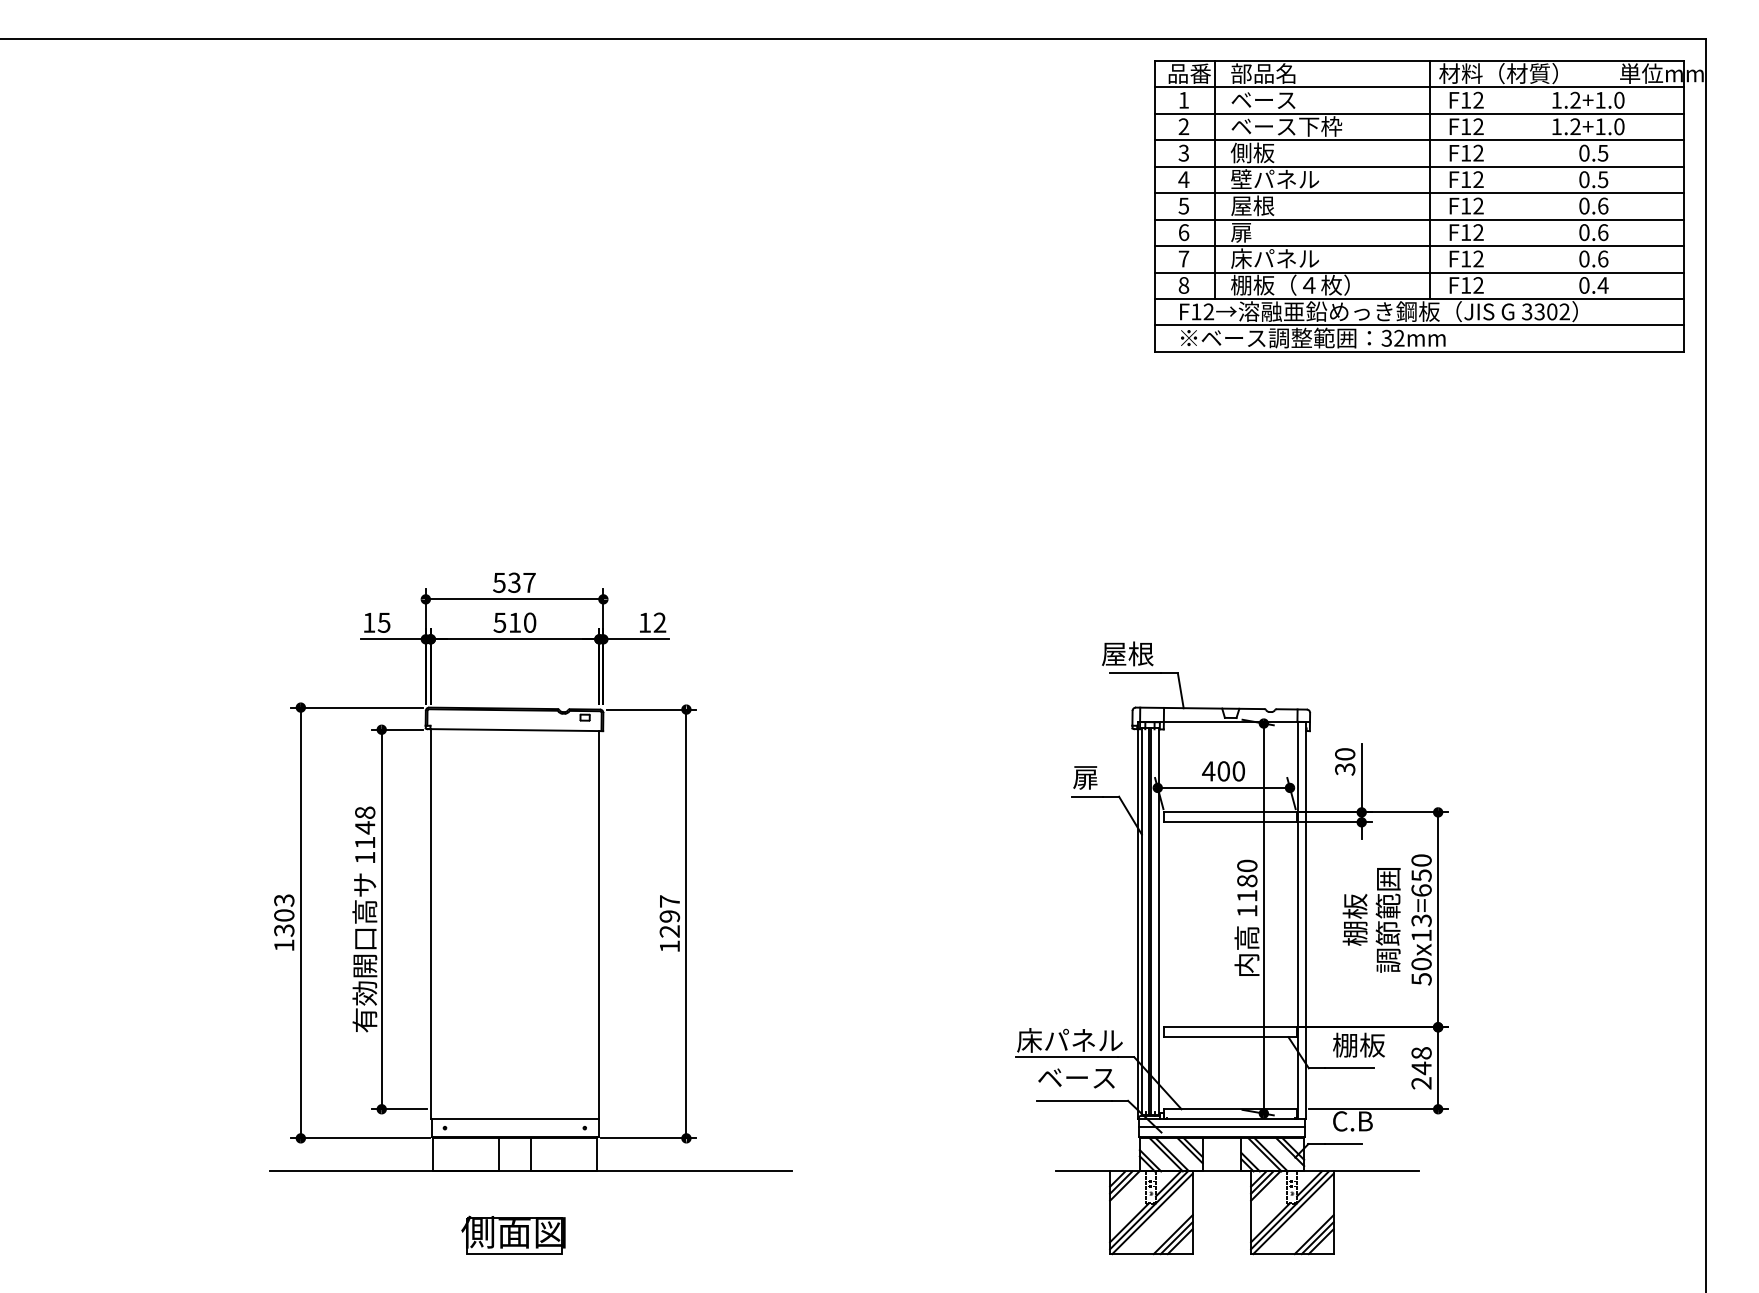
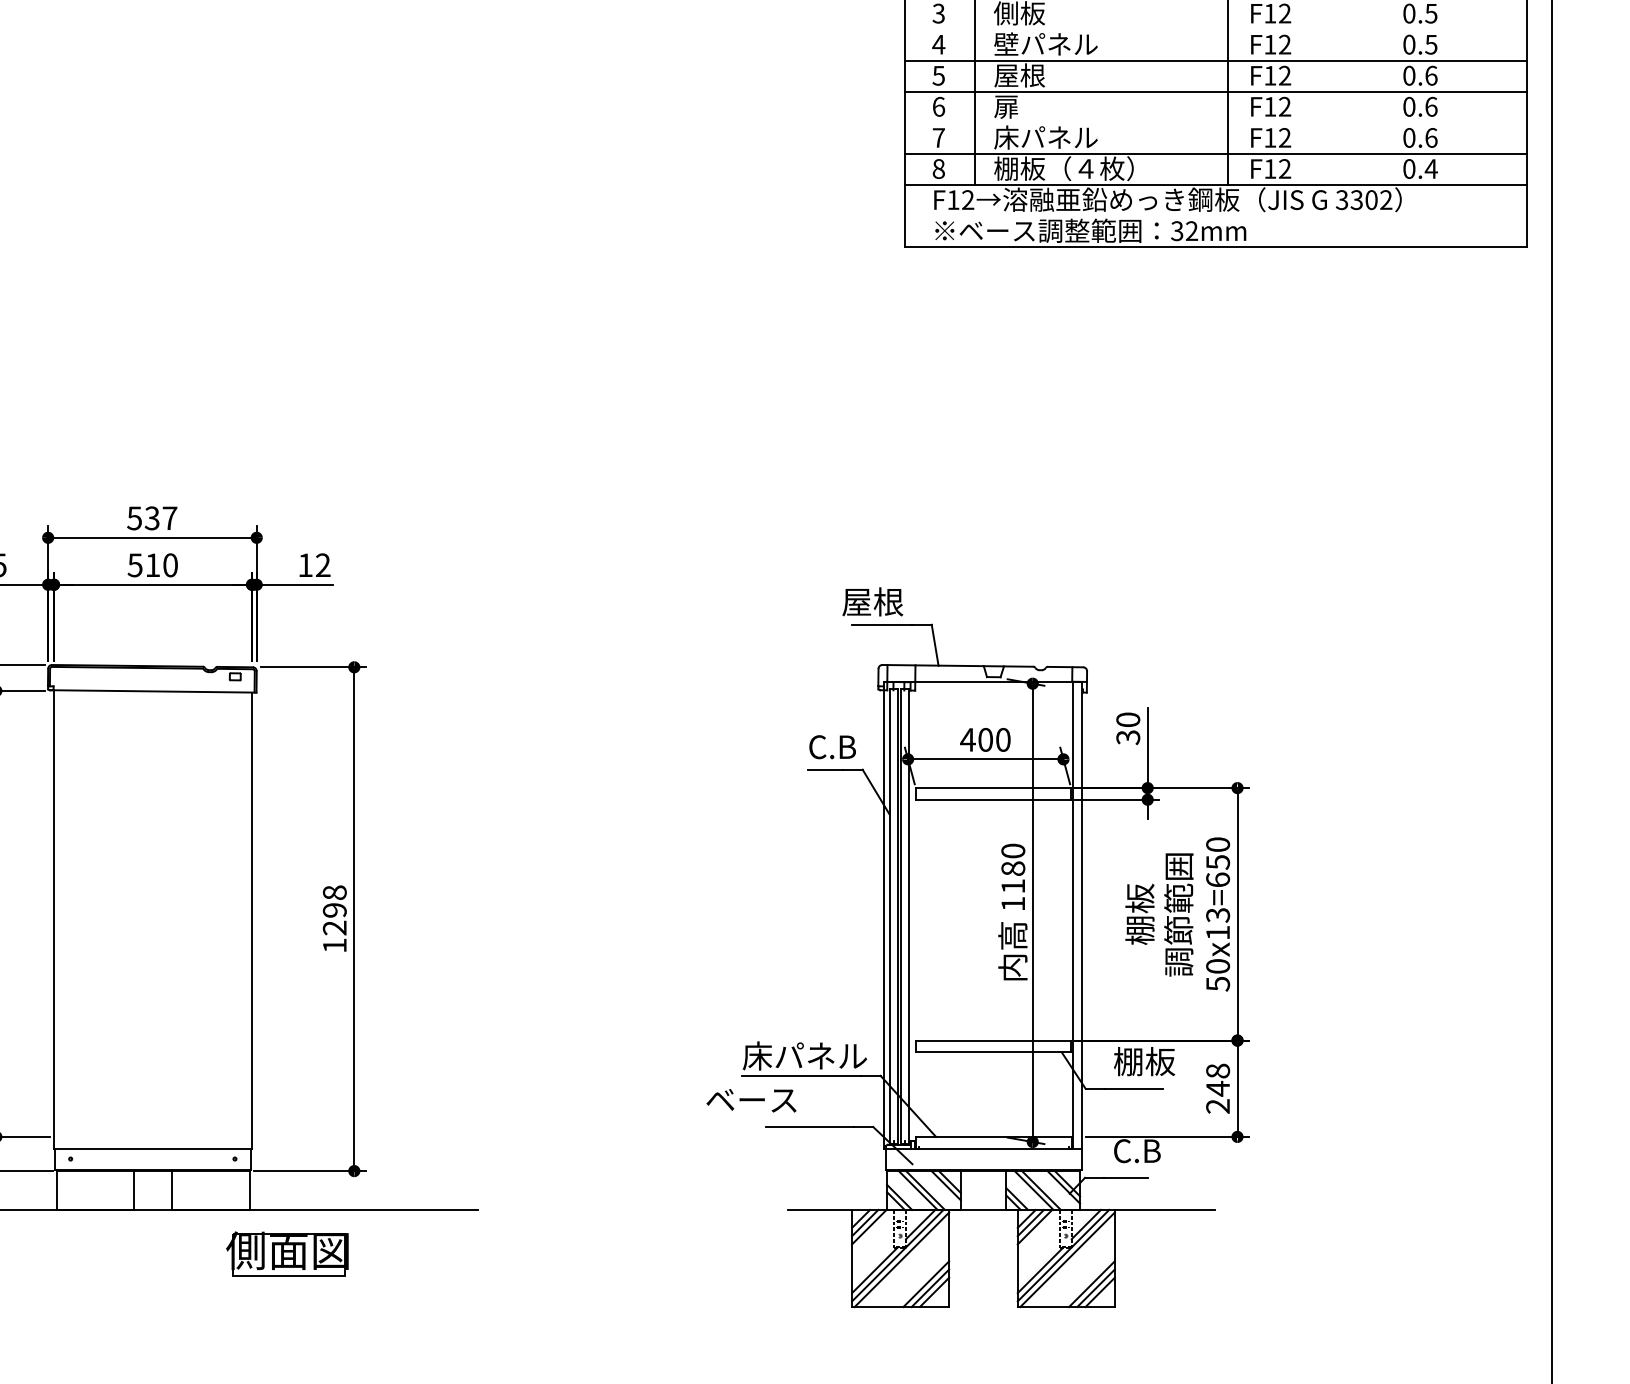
line: (1419, 166) -> (1215, 29), removed
line: (1419, 246) -> (1215, 123), removed
line: (1419, 325) -> (1215, 216), removed
text: (1093, 777) -> (832, 747), 扉 -> C.B
text: (669, 901) -> (334, 892), 1297 -> 1298
text: (1076, 1078) -> (751, 1100), moved
line: (1221, 1127) -> (982, 1158), removed
part: (513, 1234) -> (287, 1253), moved

